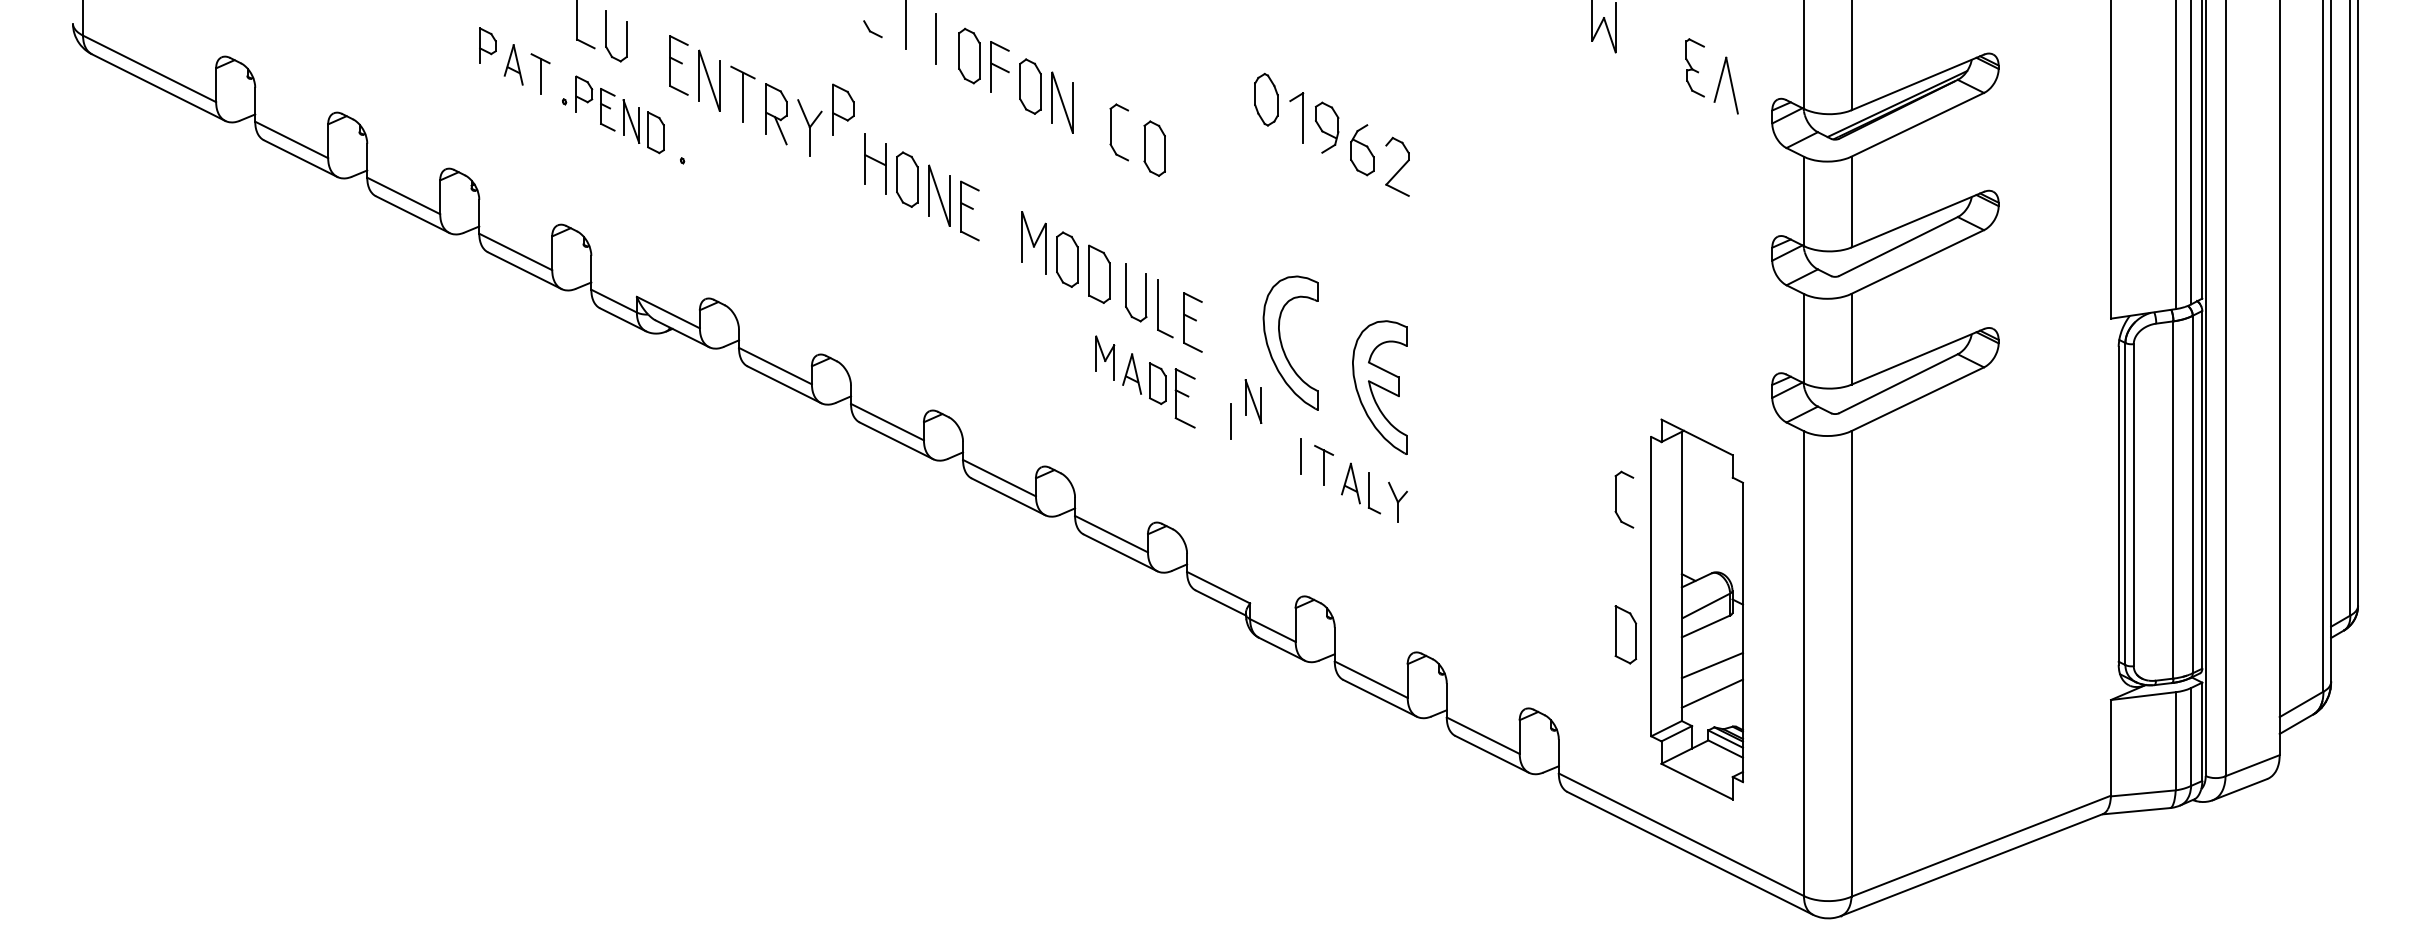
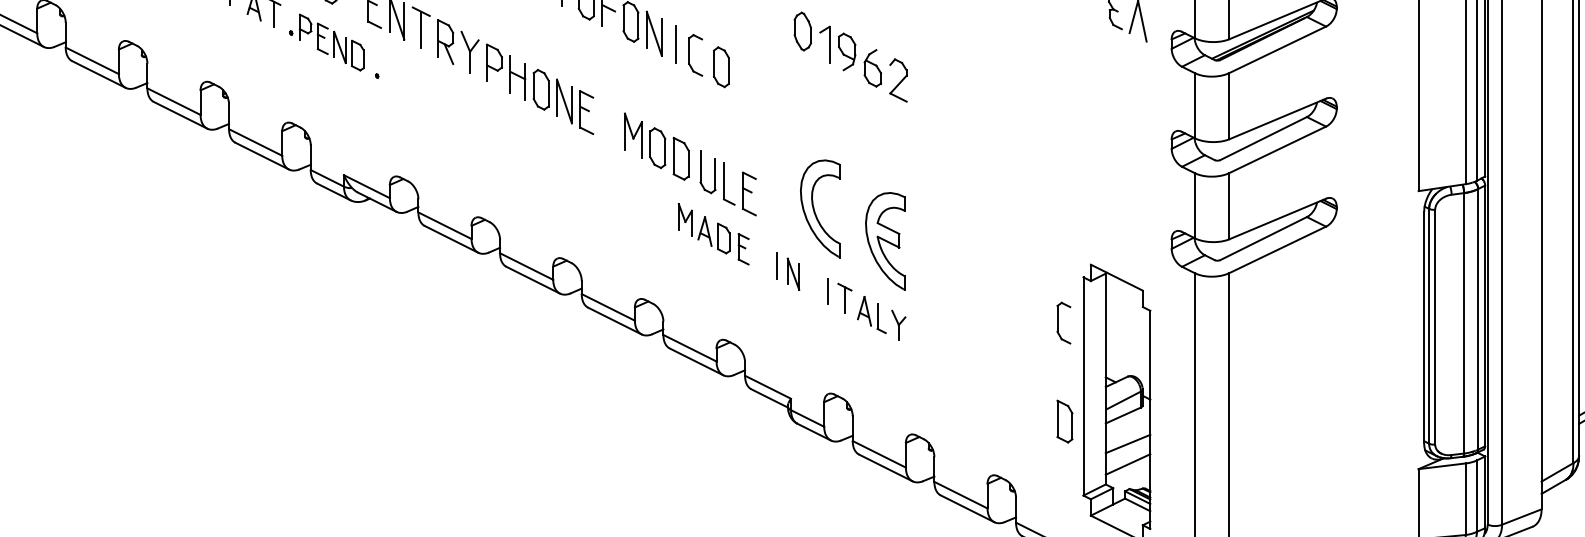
part: (843, 109) -> (494, 62), moved
line: (1092, 117) -> (676, 44), added
part: (1184, 398) -> (743, 249), size x0.71
part: (1253, 401) -> (793, 274), moved

